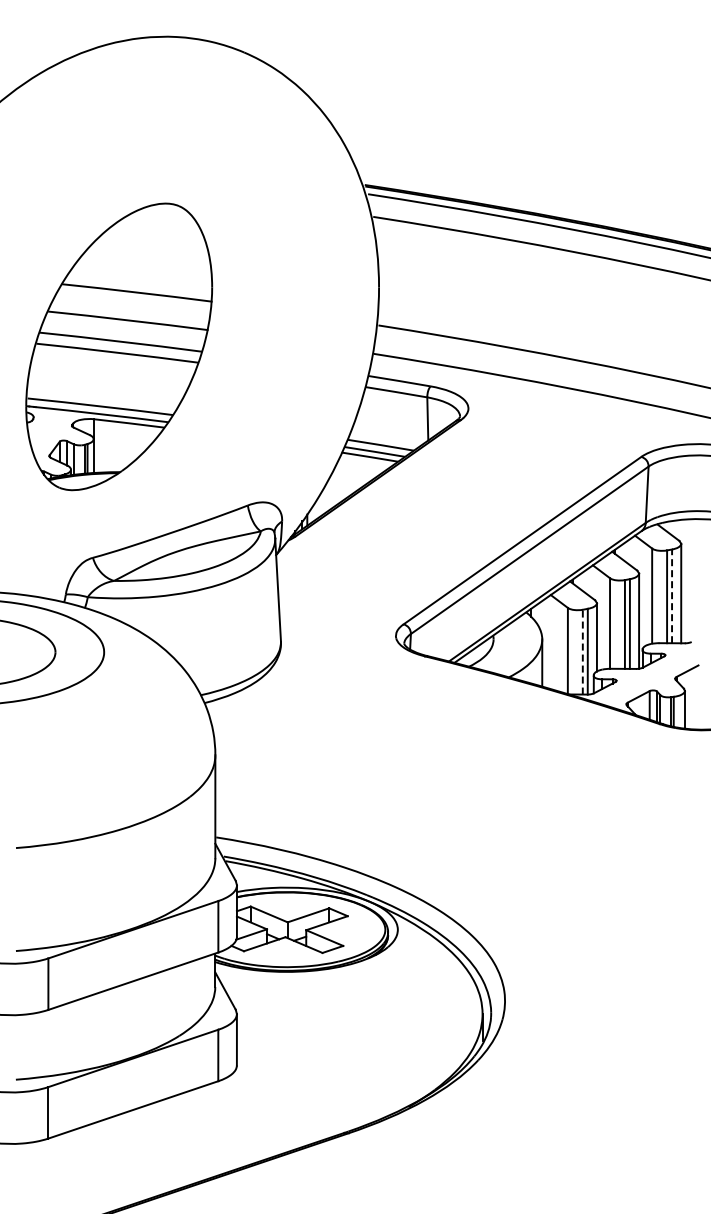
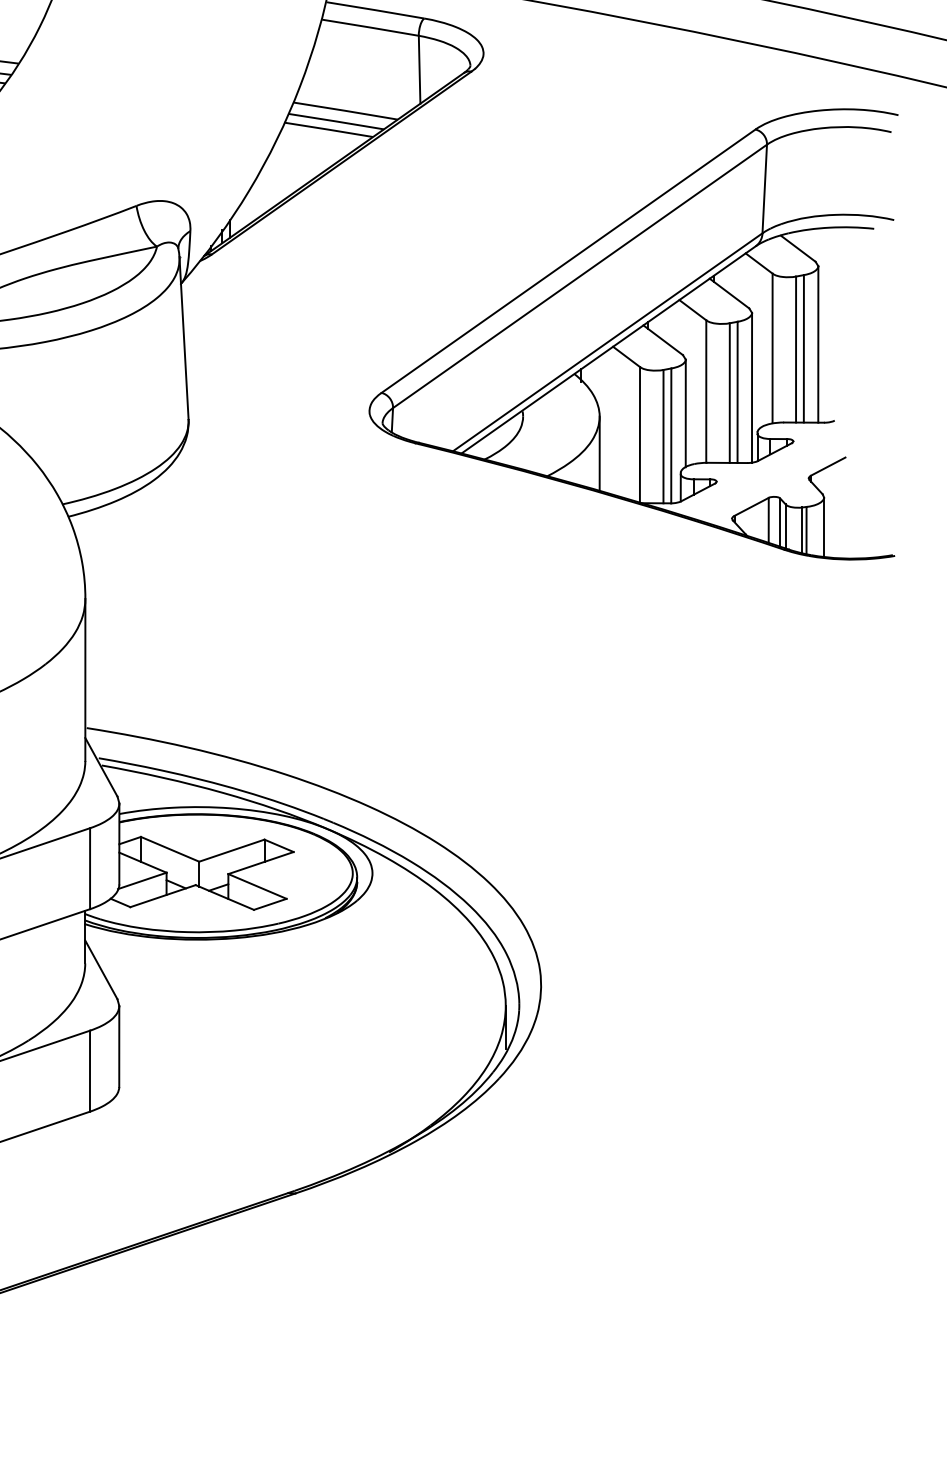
line: (672, 596) -> (804, 349), dashed -> solid
line: (582, 651) -> (662, 435), dashed -> solid

